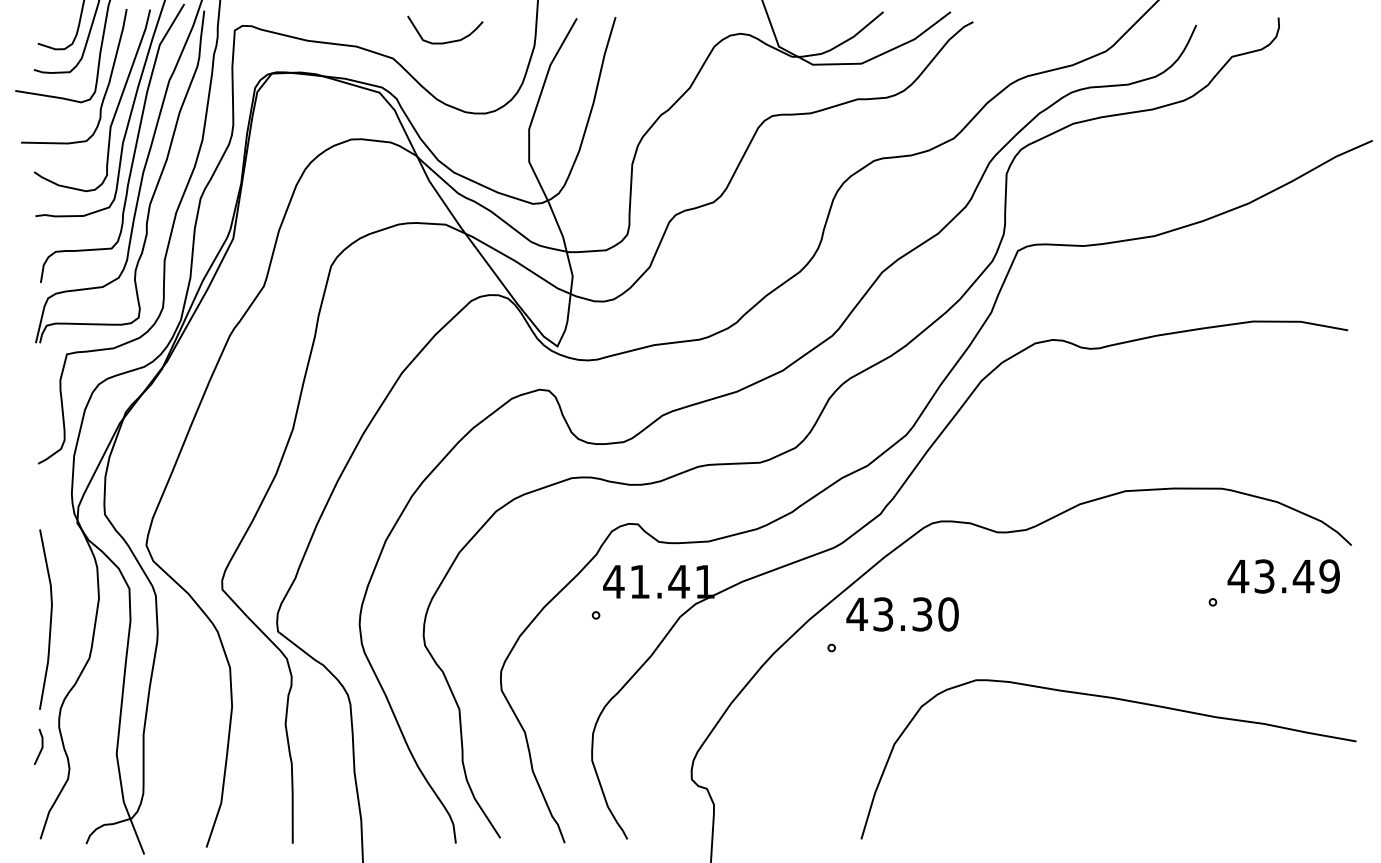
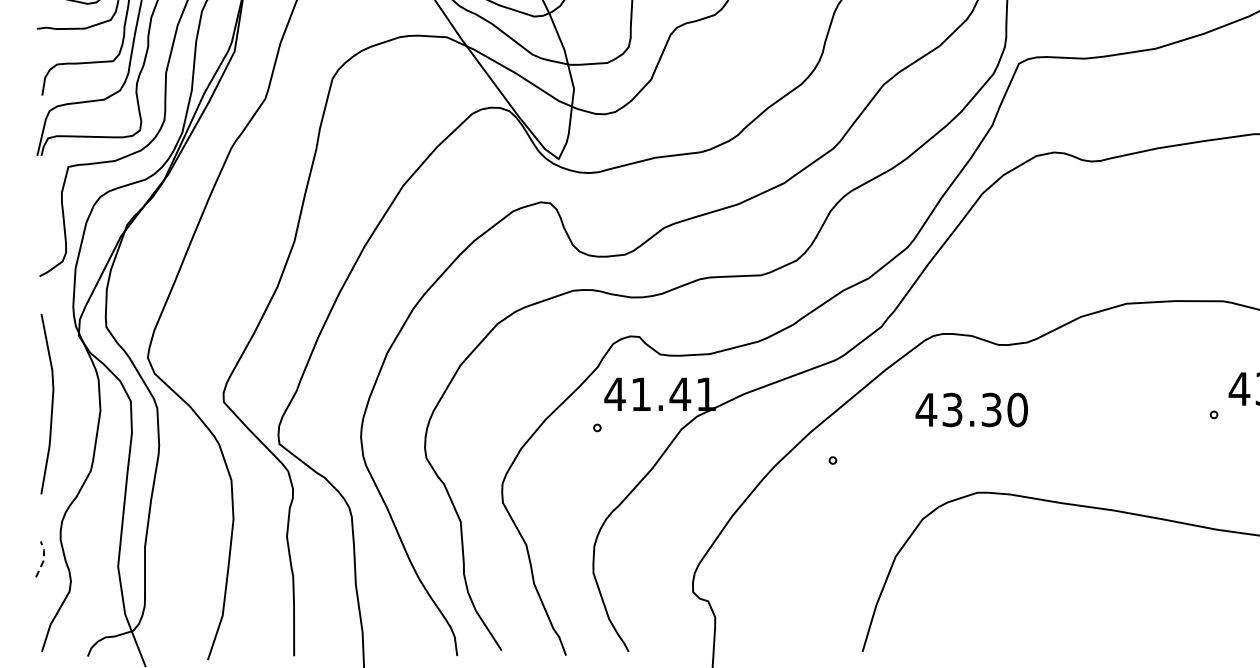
text: (902, 614) -> (971, 410), moved
curve: (50, 619) -> (51, 404), moved
line: (42, 747) -> (43, 560), solid -> dashed

